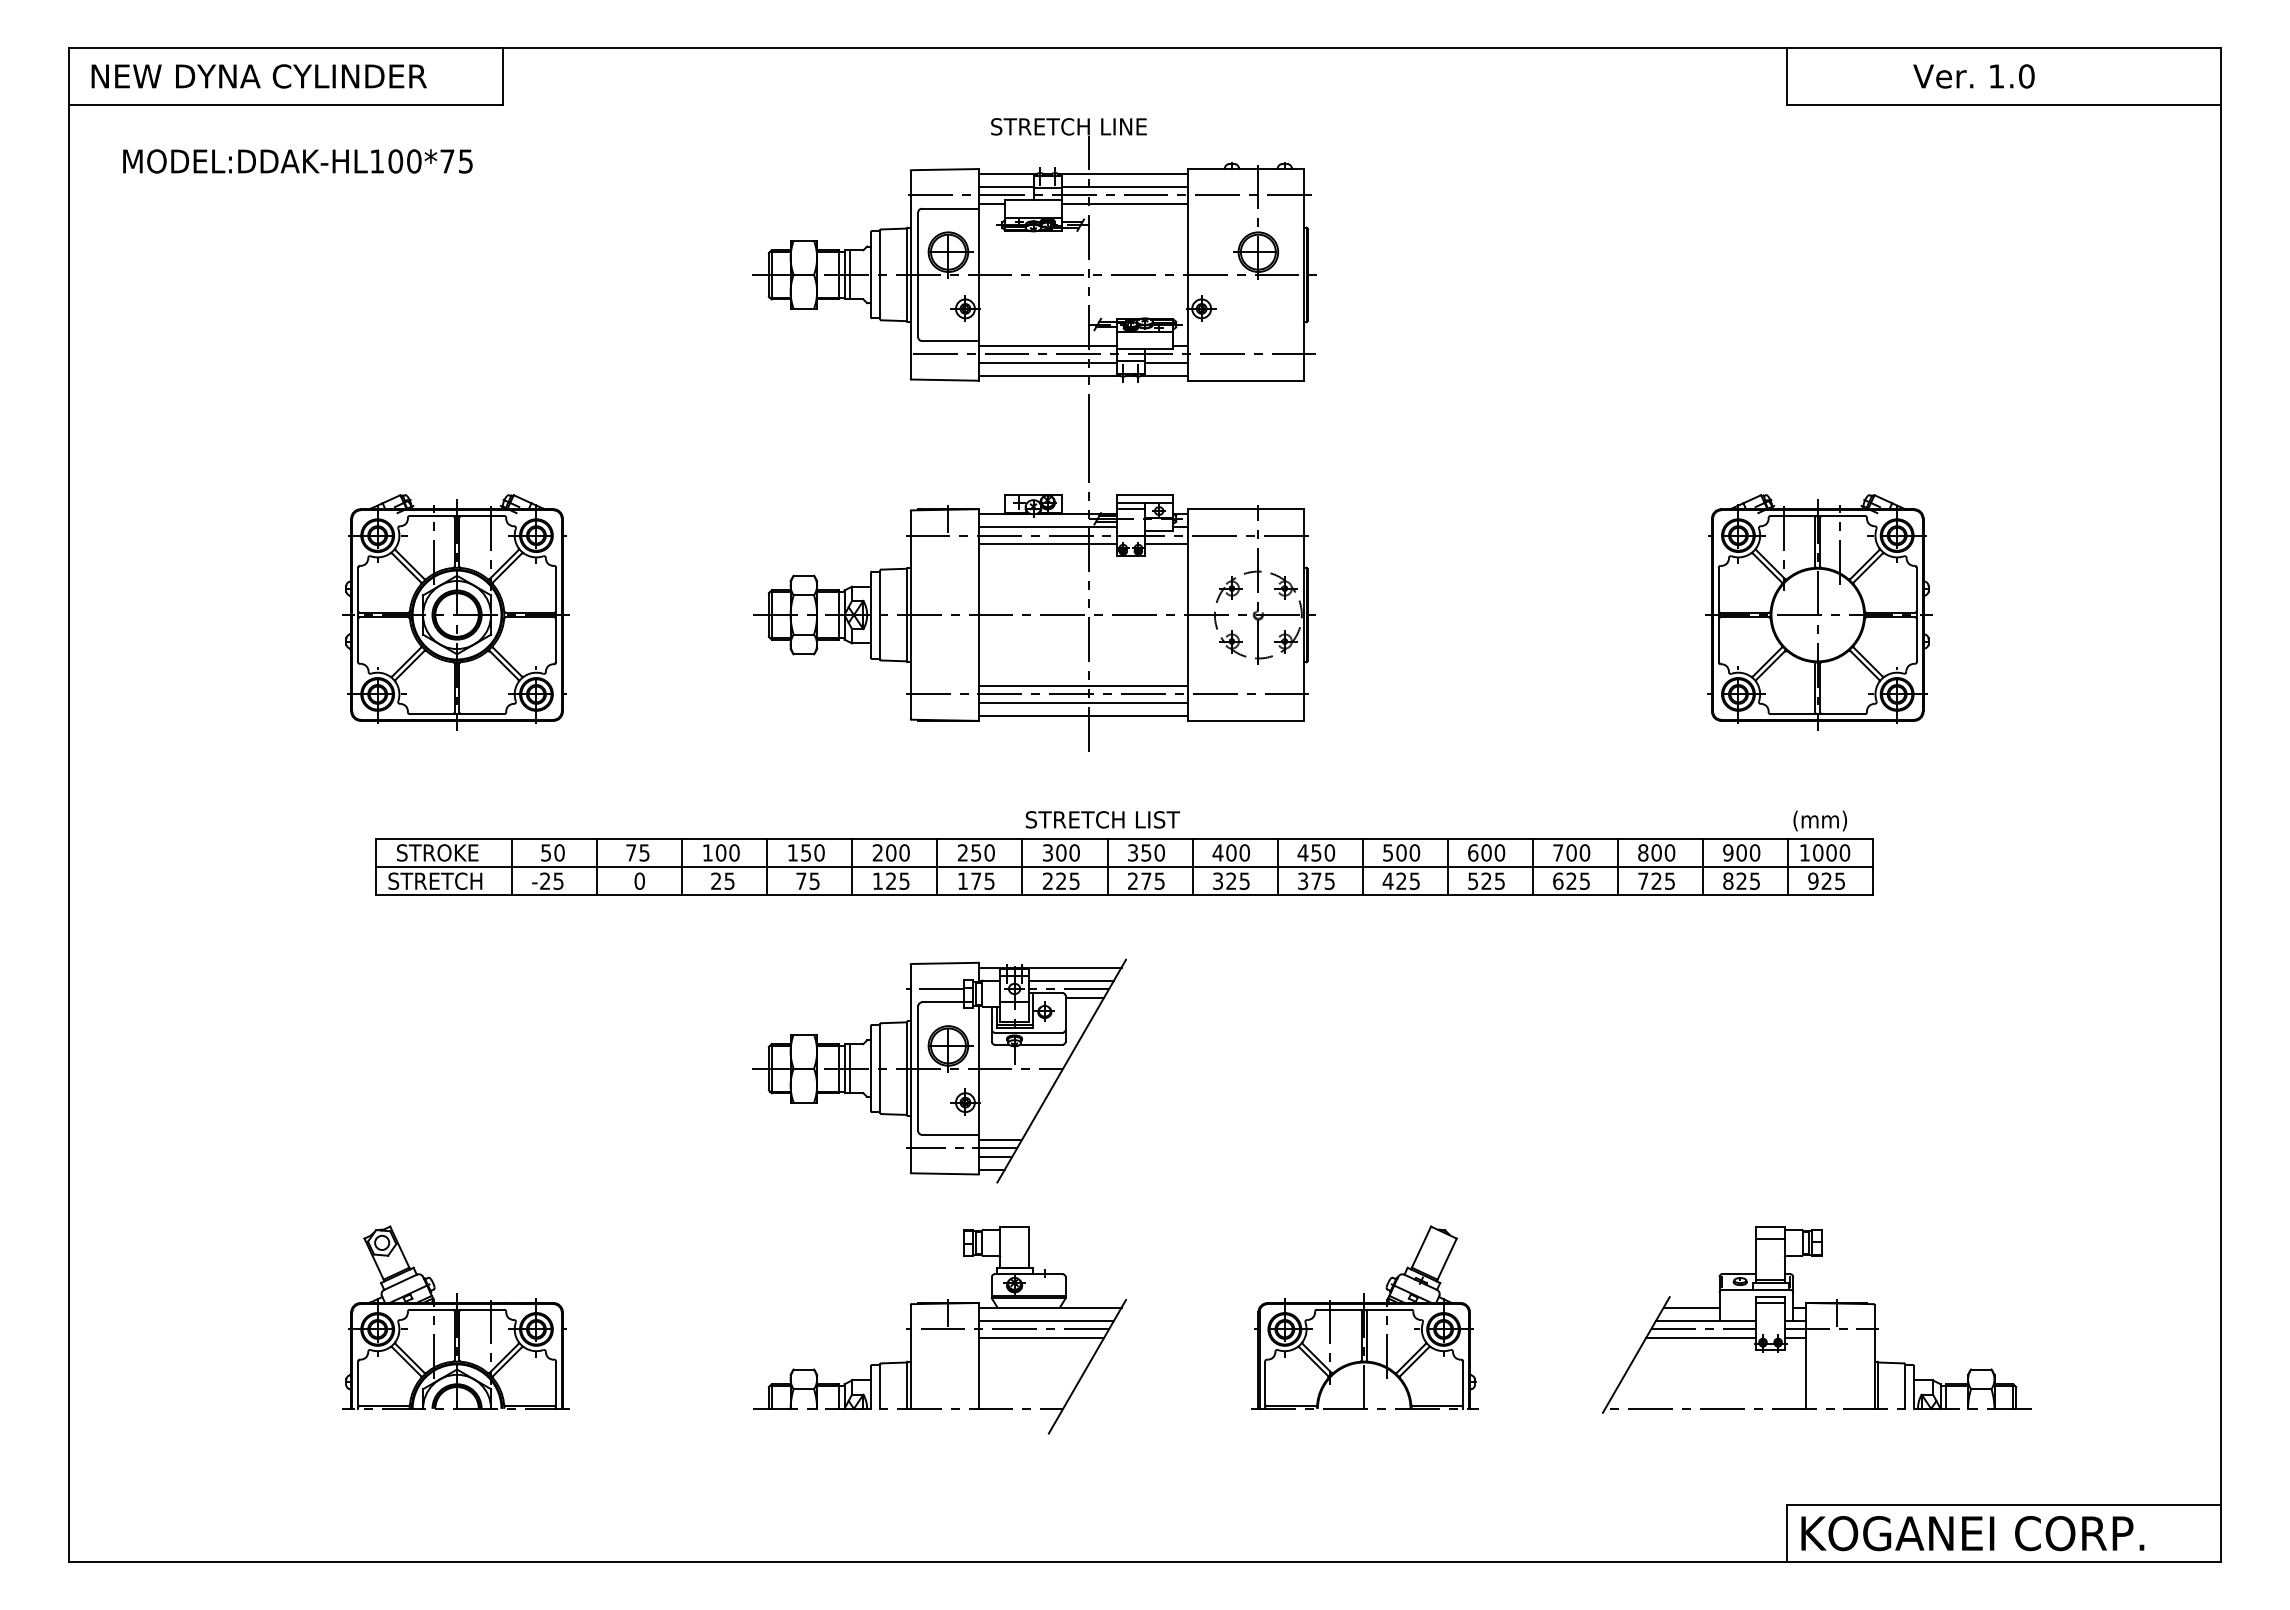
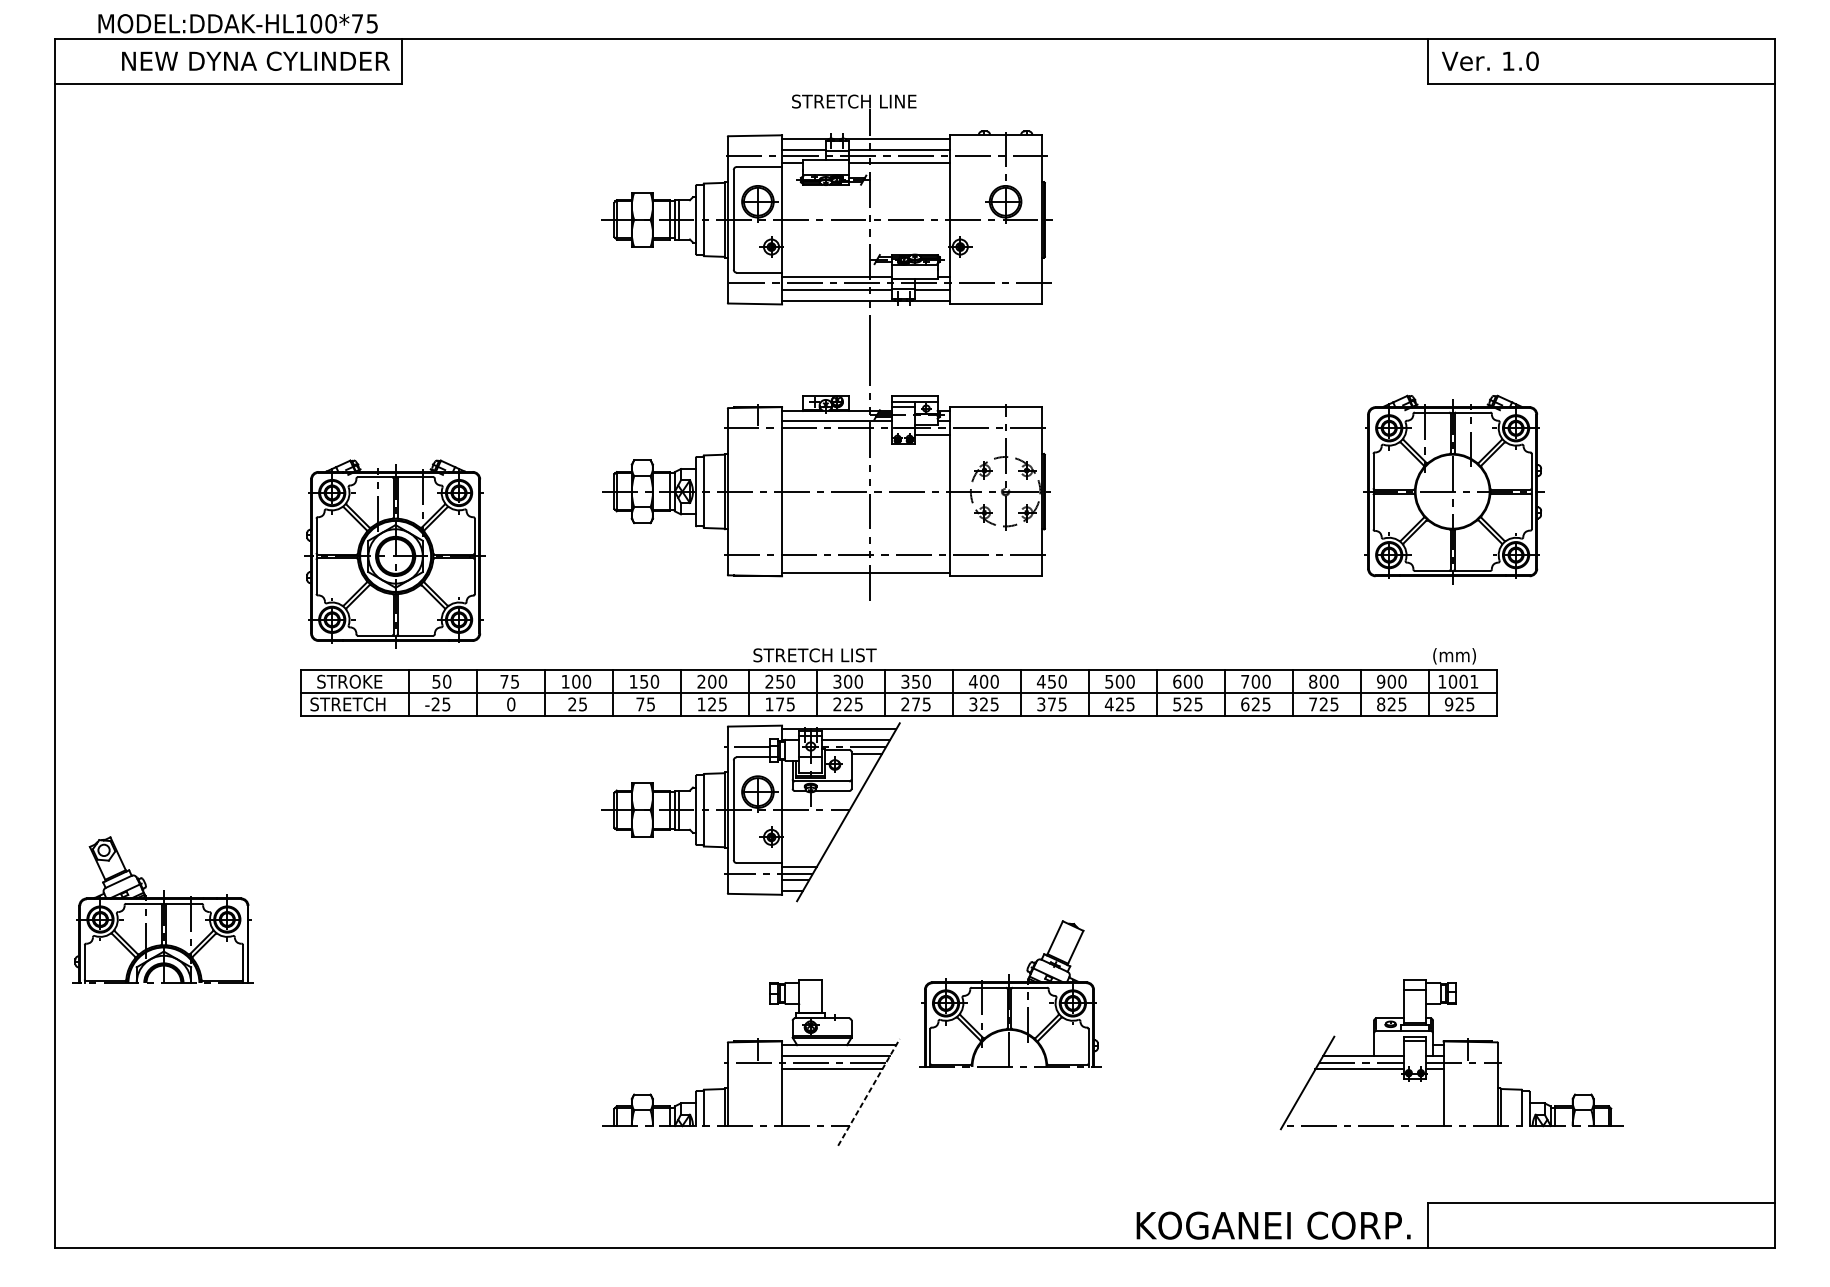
text: (258, 76) -> (255, 61), moved
text: (1973, 76) -> (1489, 61), moved
text: (297, 161) -> (237, 23), moved
line: (1047, 544) -> (837, 435), removed
part: (455, 612) -> (394, 554), moved
line: (1083, 685) -> (865, 548), removed
line: (1083, 702) -> (865, 561), removed
text: (1102, 819) -> (814, 655), moved
text: (1844, 852) -> (1473, 681), 1000 -> 1001
part: (939, 1070) -> (750, 811), moved
line: (1691, 1307) -> (1351, 1045), removed
part: (455, 1317) -> (162, 909), moved
part: (1364, 1317) -> (1009, 993), moved
line: (1087, 1366) -> (869, 1092), solid -> dashed
text: (1972, 1533) -> (1273, 1225), moved

